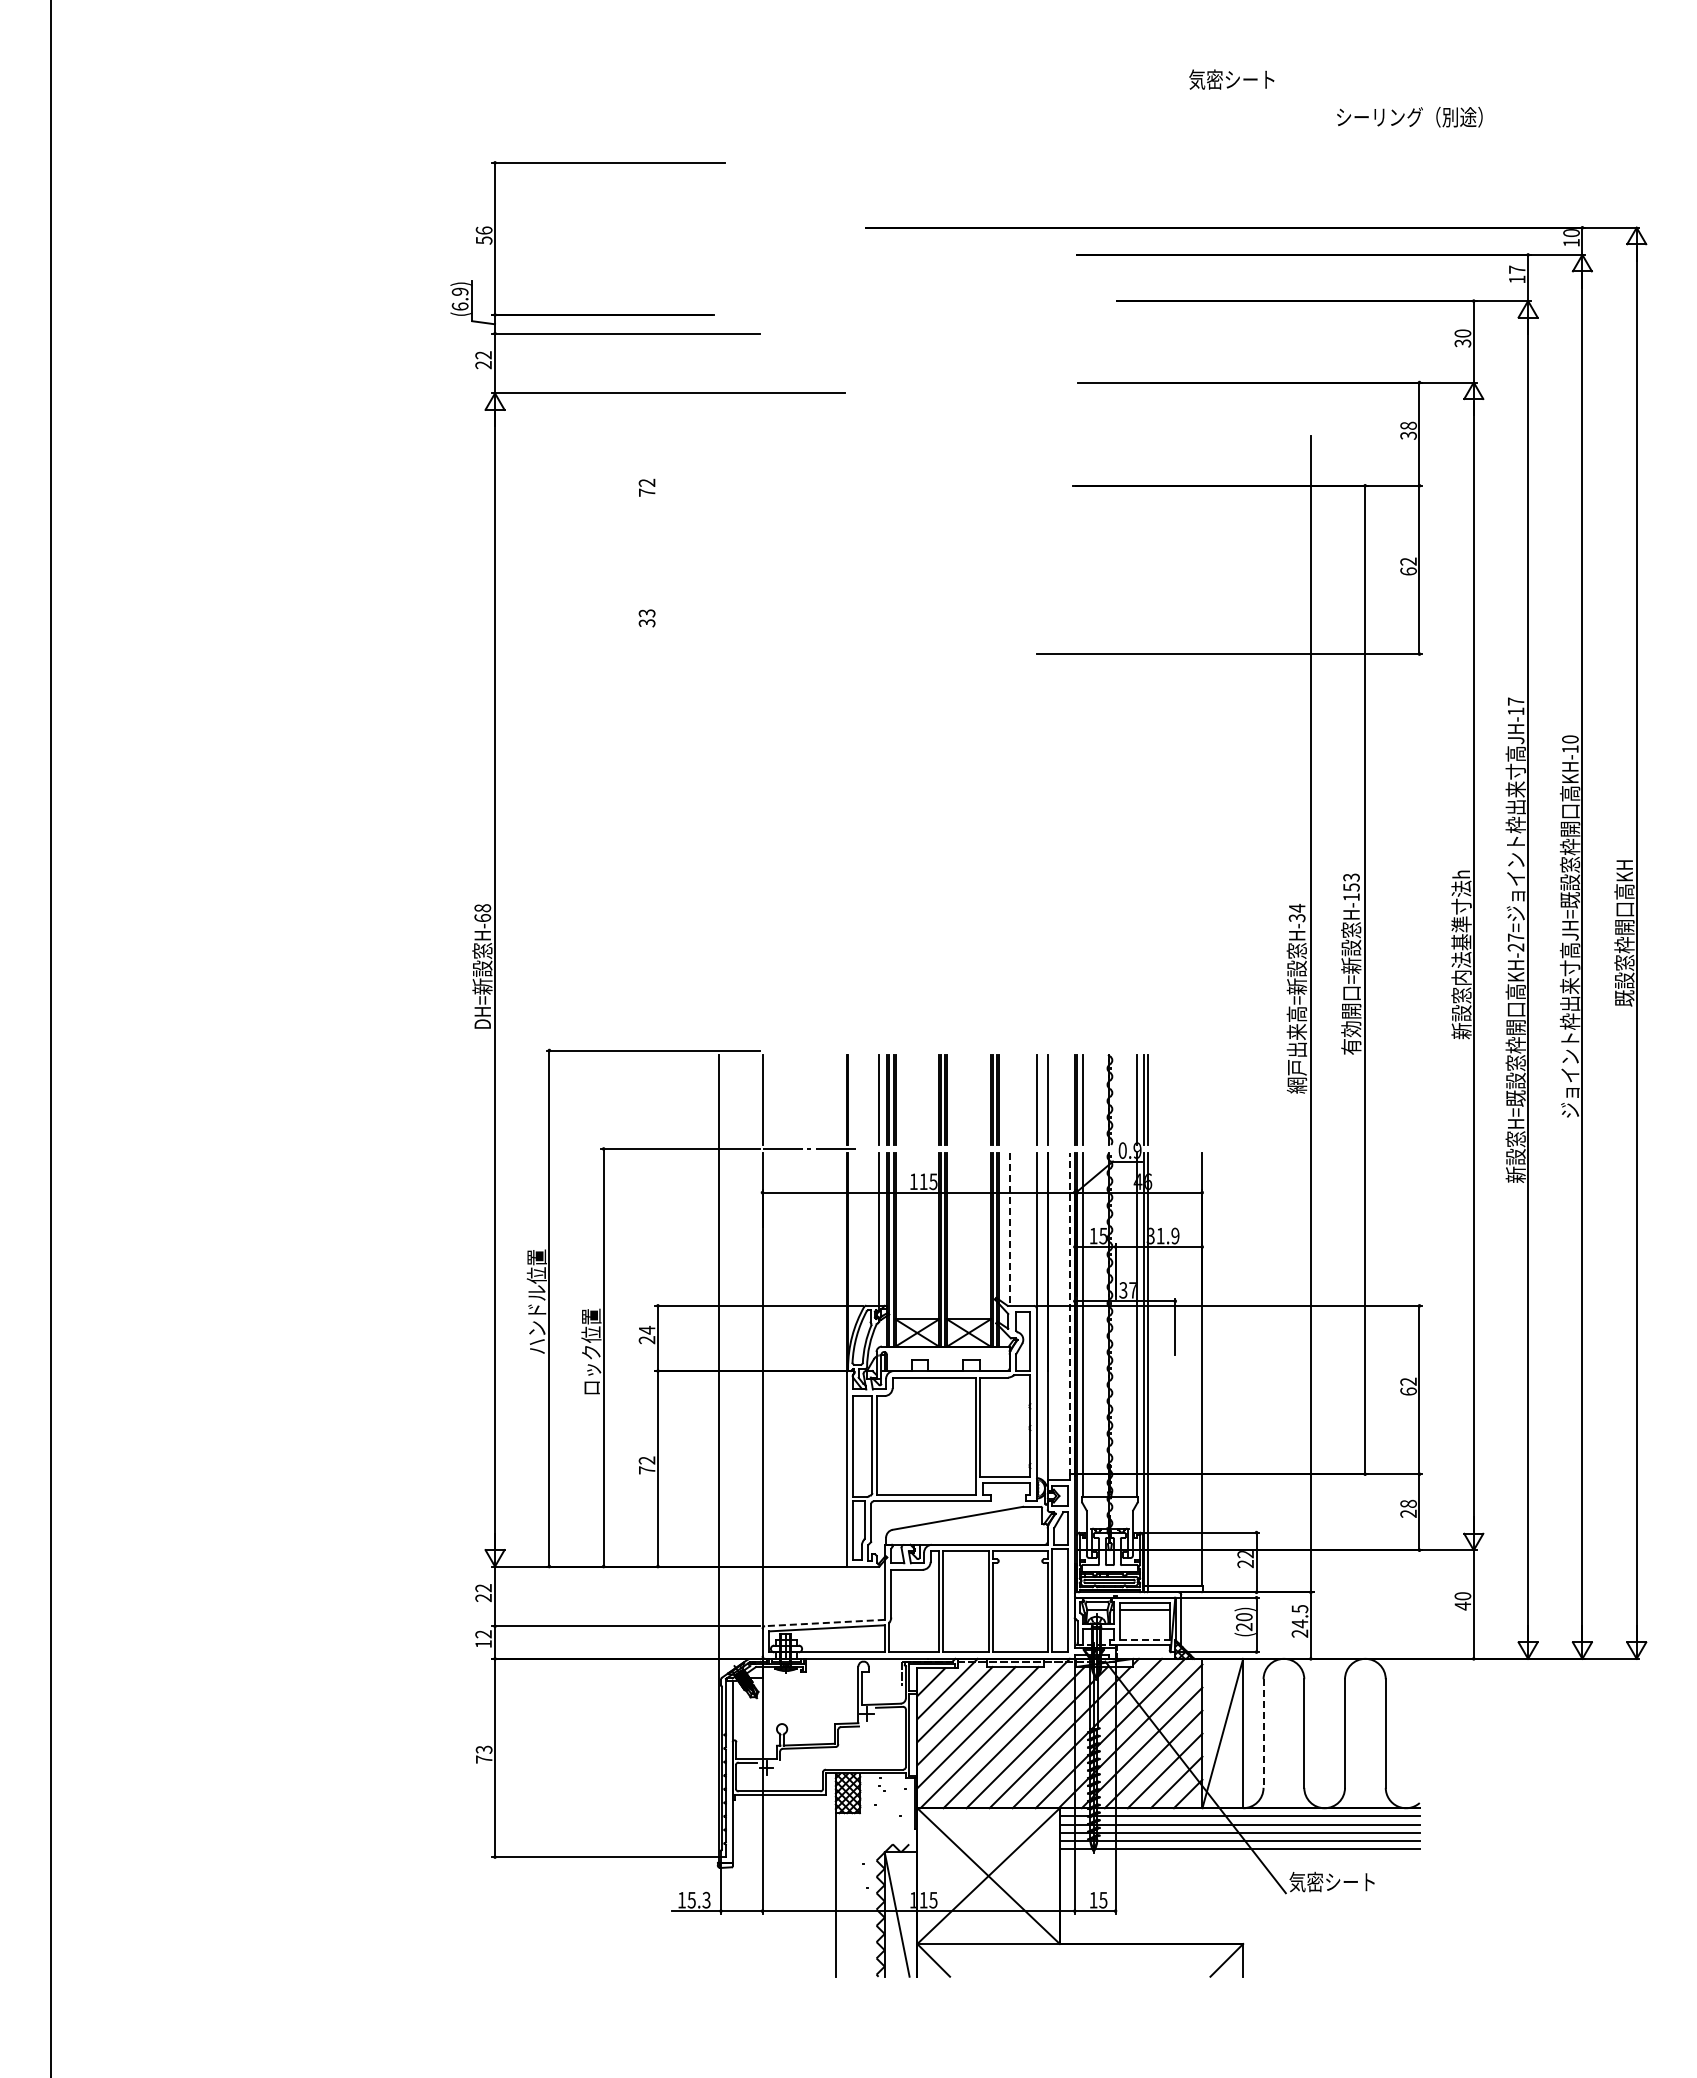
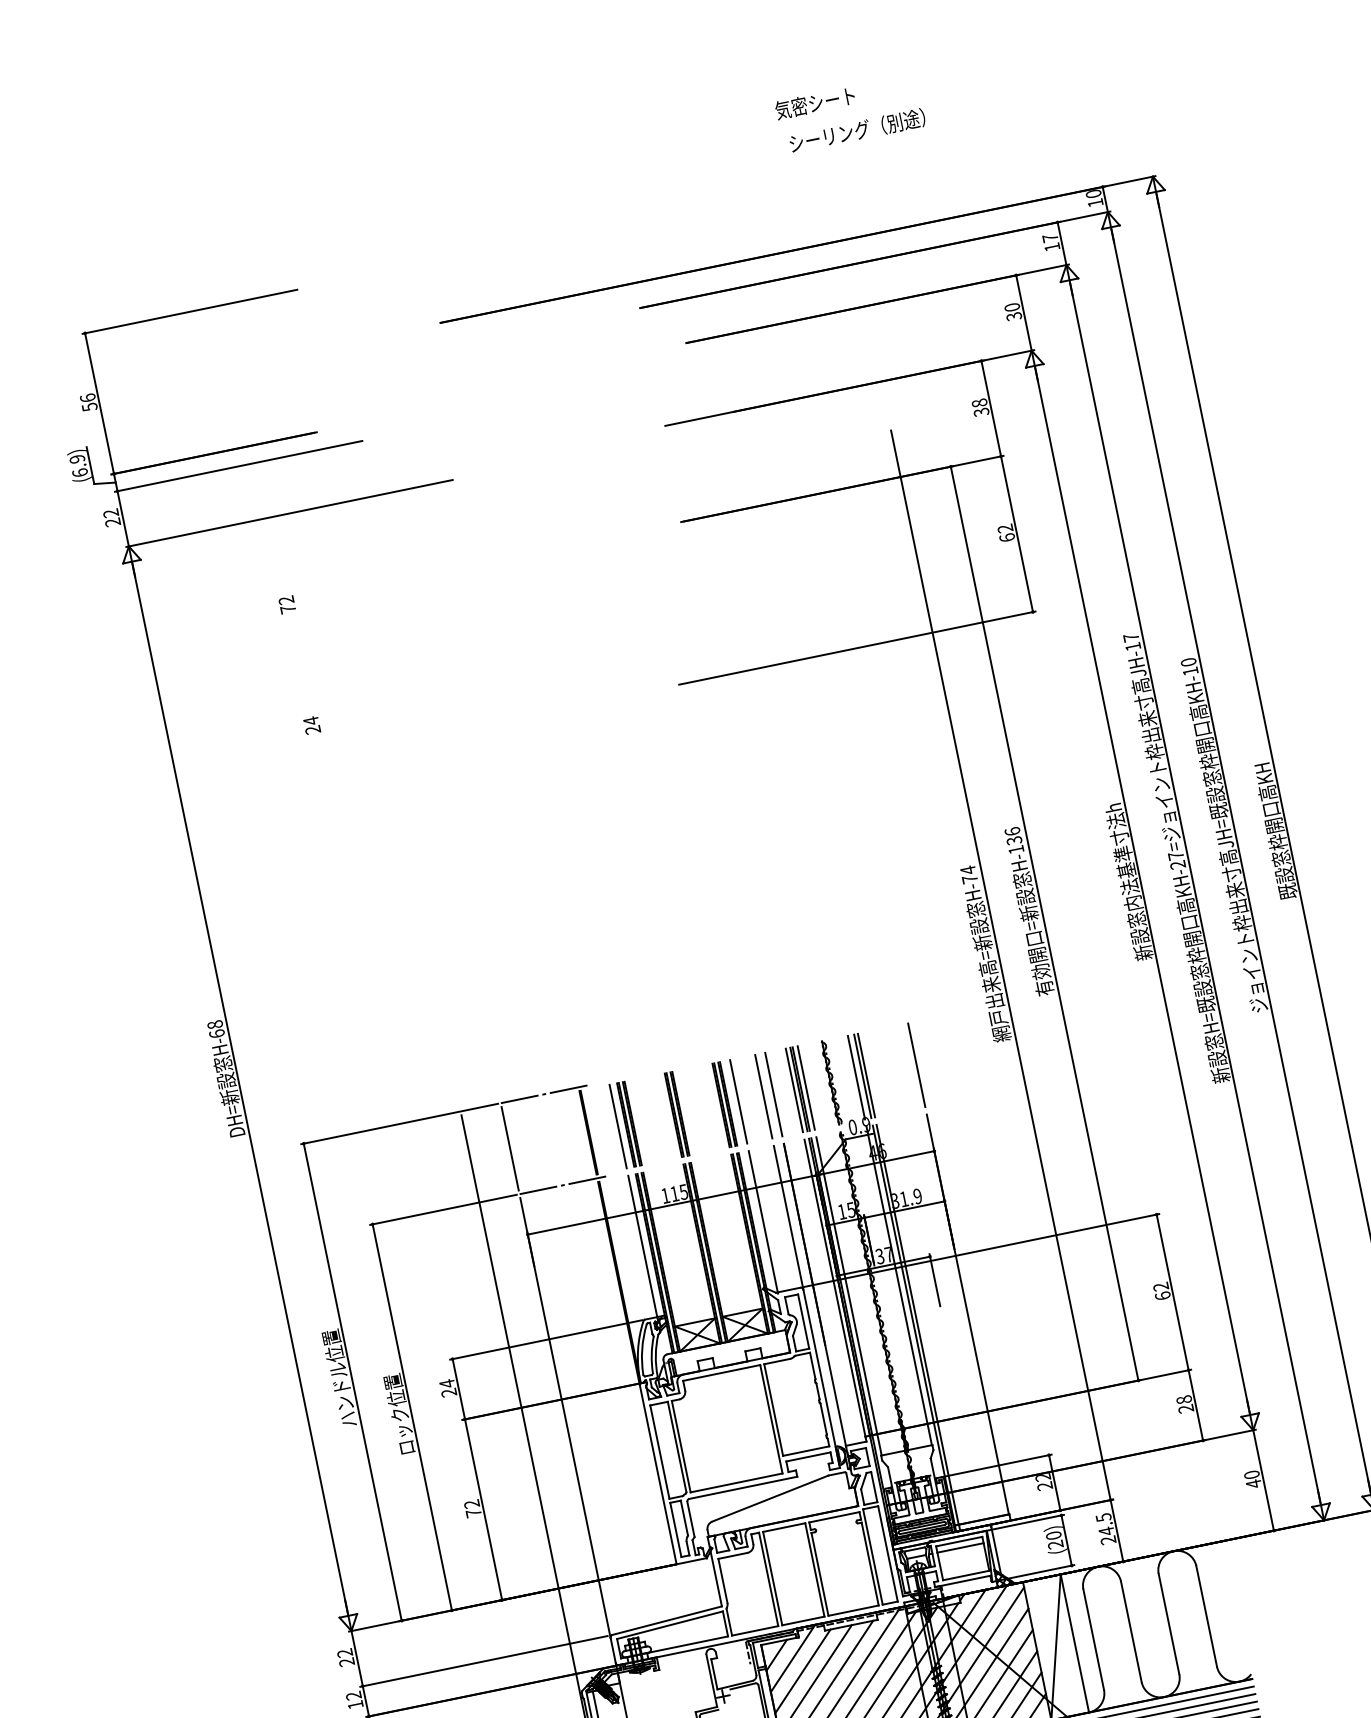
text: (1231, 79) -> (814, 103), moved
text: (1409, 117) -> (857, 131), moved
text: (646, 618) -> (311, 725), 33 -> 24
text: (1351, 882) -> (1013, 836), H-153 -> H-136
text: (1296, 918) -> (969, 879), H-34 -> H-74
line: (809, 1050) -> (544, 1094), added
line: (1009, 1099) -> (738, 1101), added
line: (1069, 1099) -> (793, 1090), added
line: (1202, 1099) -> (916, 1065), added
line: (1009, 1230) -> (763, 1222), dashed -> solid
line: (1069, 1313) -> (834, 1288), dashed -> solid
line: (824, 1623) -> (666, 1621), dashed -> solid
line: (1144, 1639) -> (965, 1575), dashed -> solid
line: (1263, 1734) -> (1093, 1640), dashed -> solid

